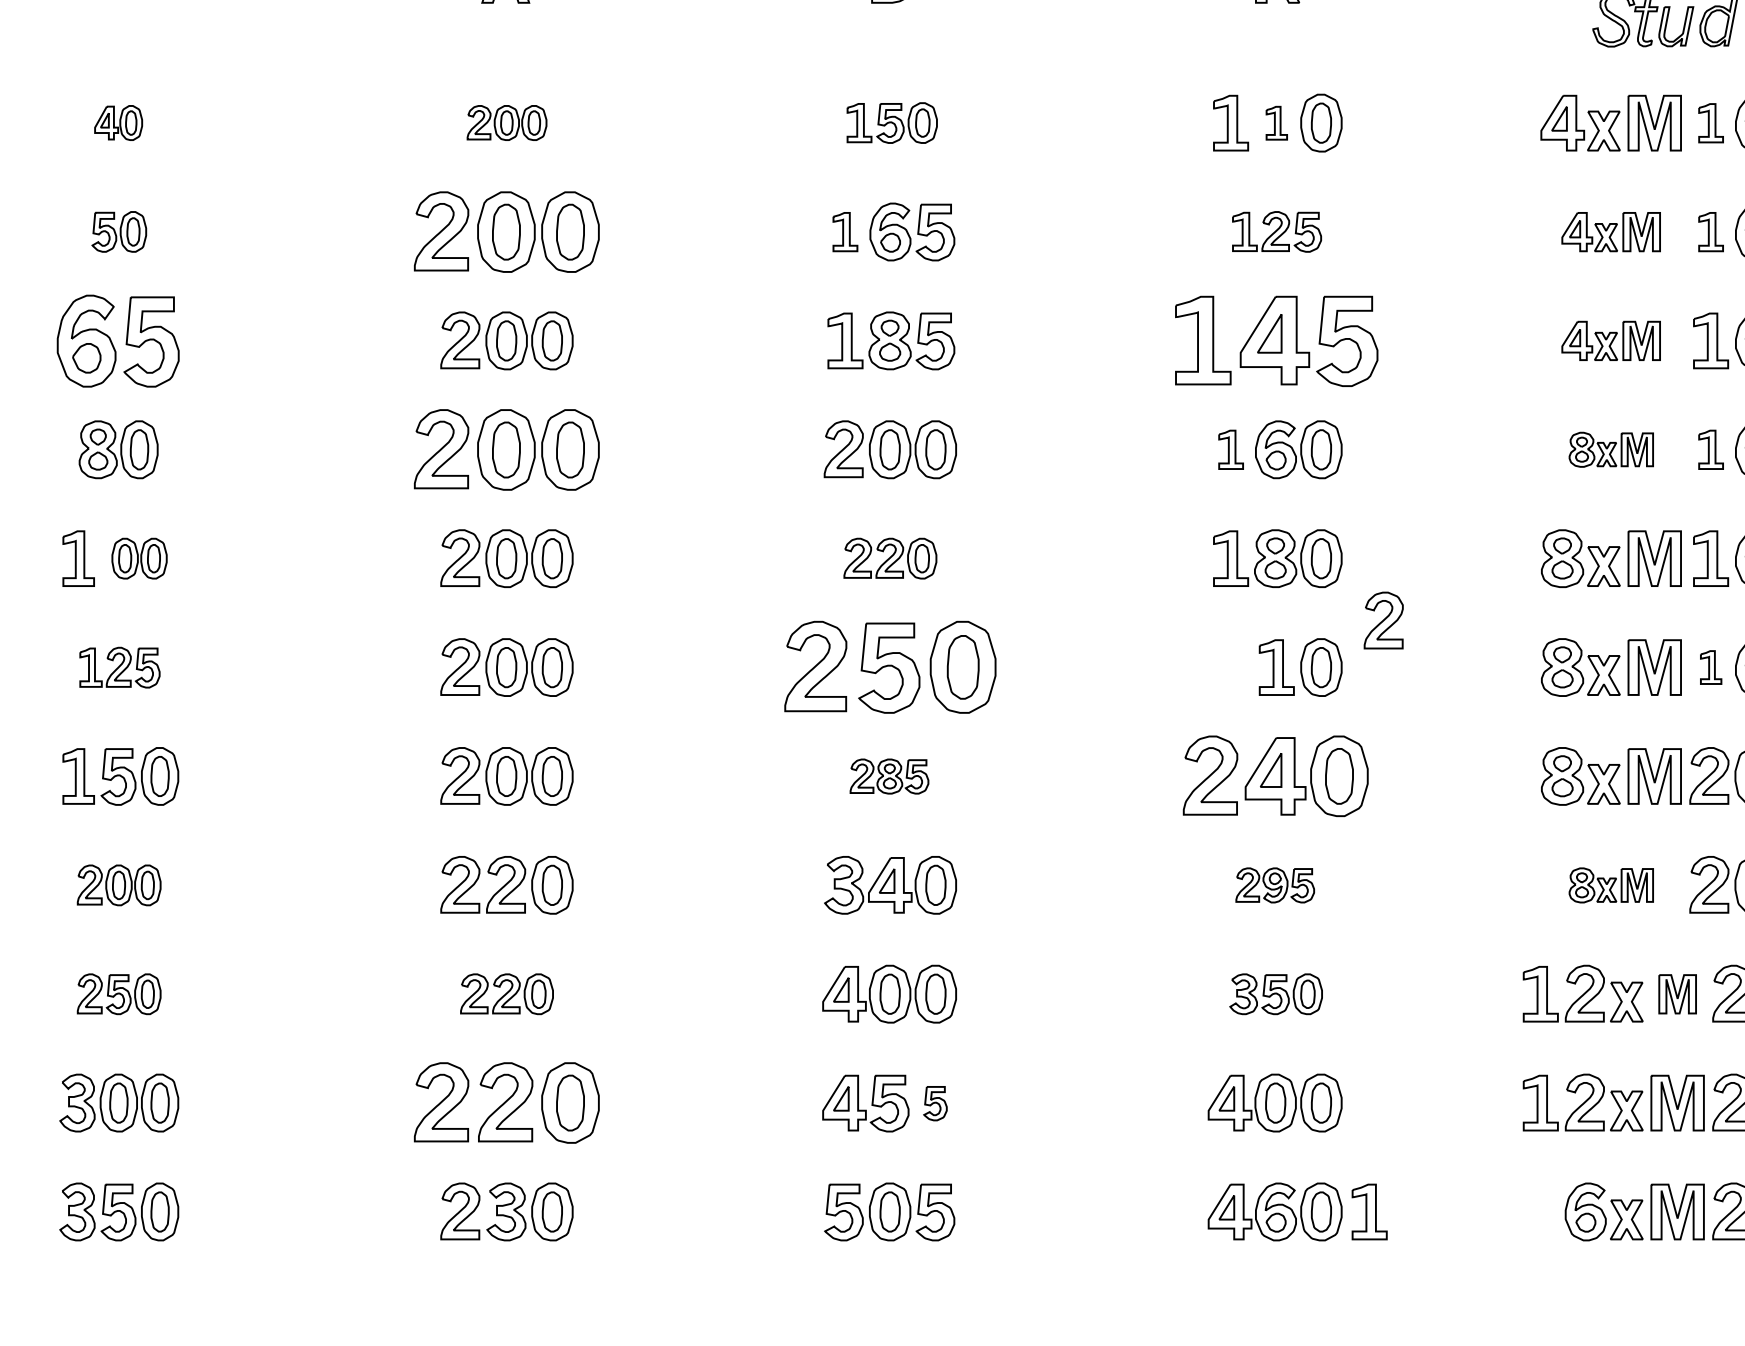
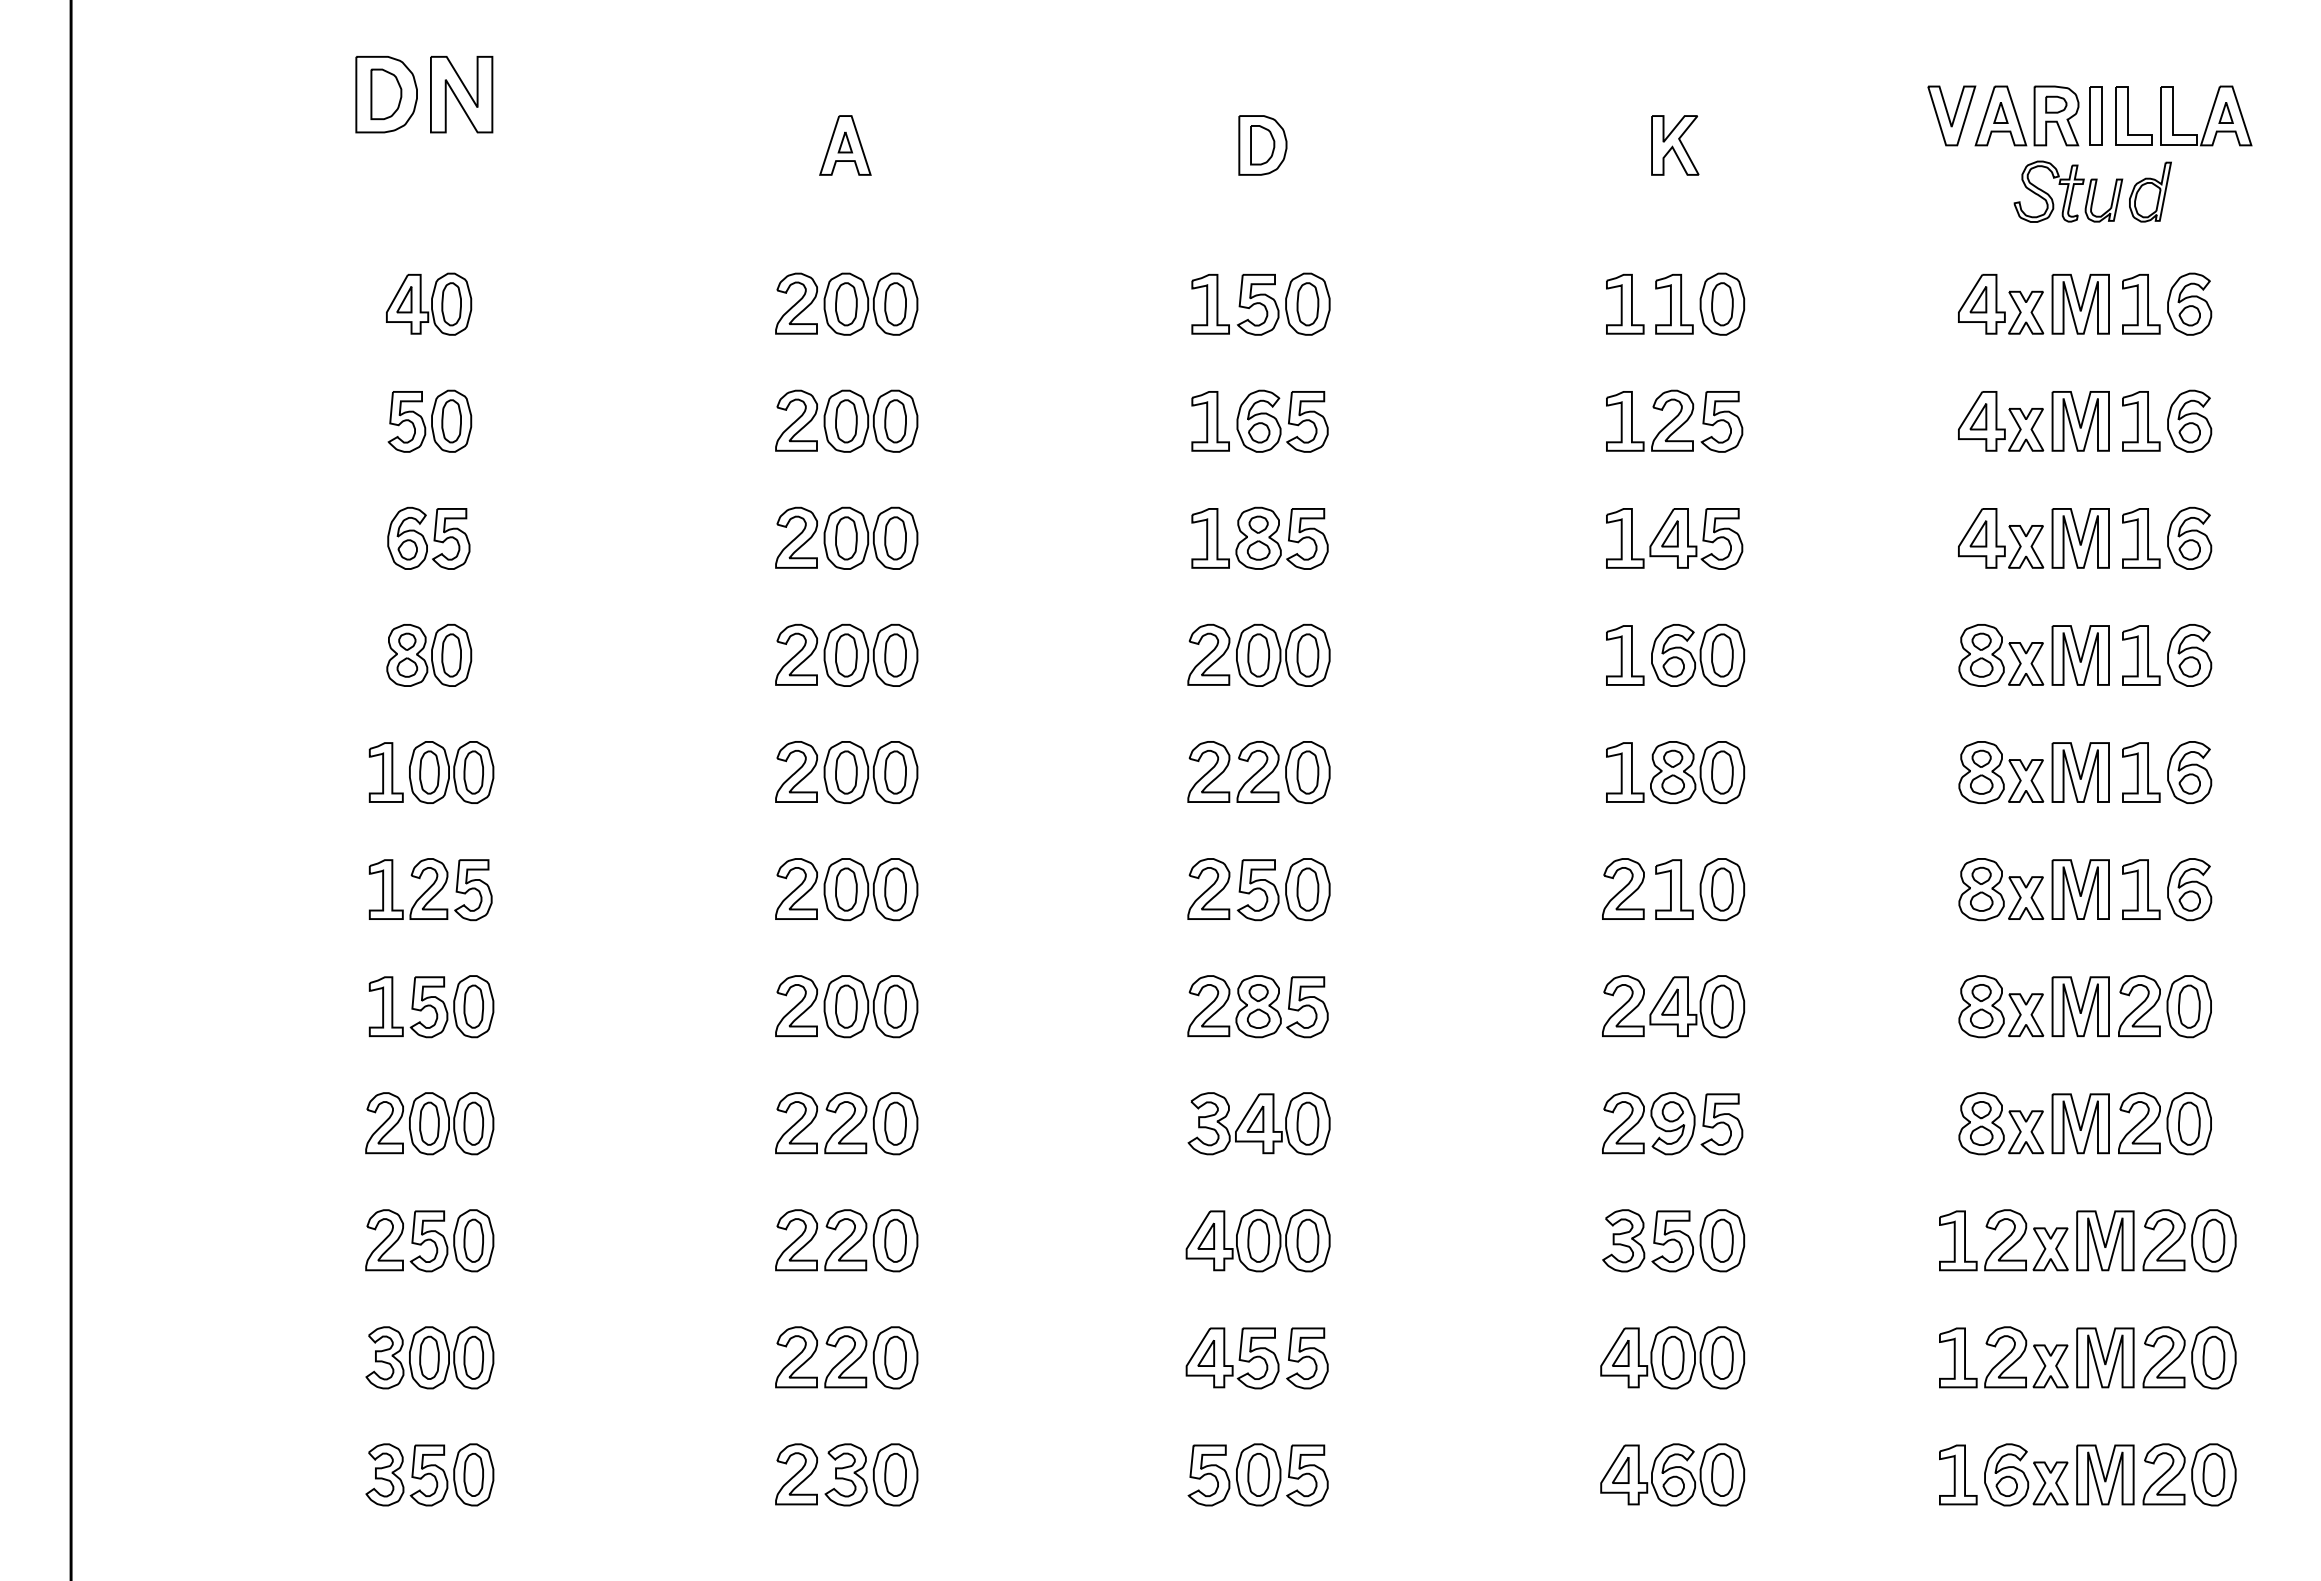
part: (118, 122) -> (429, 303), size x1.67
part: (506, 122) -> (846, 303), size x1.67
part: (891, 122) -> (1260, 303), size x1.43
part: (1276, 123) -> (1674, 304), size x1.67
part: (1711, 123) -> (2141, 304), size x1.43
part: (118, 231) -> (429, 420), size x1.43
part: (506, 231) -> (846, 420), size x0.71
part: (1276, 231) -> (1674, 420), size x1.43
part: (845, 232) -> (1210, 421), size x1.43
part: (1610, 232) -> (2033, 421), size x1.43
part: (1711, 232) -> (2141, 421), size x1.43
part: (117, 340) -> (428, 537), size x0.62
part: (1276, 341) -> (1674, 538), size x0.62
part: (1610, 341) -> (2033, 538), size x1.43
part: (506, 448) -> (846, 654), size x0.71
part: (1231, 449) -> (1625, 655), size x1.43
part: (1610, 449) -> (2033, 655), size x1.67
part: (1711, 449) -> (2141, 655), size x1.43
part: (139, 558) -> (451, 772), size x1.43
part: (889, 558) -> (1258, 772), size x1.43
part: (1383, 620) -> (1623, 888), moved
part: (119, 667) -> (430, 889), size x1.43
part: (889, 667) -> (1258, 889), size x0.62
part: (1711, 667) -> (2141, 889), size x1.67
part: (889, 776) -> (1257, 1006), size x1.67
part: (1275, 776) -> (1673, 1006), size x0.71
part: (118, 885) -> (429, 1123), size x1.43
part: (1275, 885) -> (1672, 1123), size x1.67
part: (1610, 885) -> (2033, 1123), size x1.67
part: (118, 993) -> (429, 1240), size x1.43
part: (506, 993) -> (846, 1240), size x1.43
part: (1275, 993) -> (1673, 1240), size x1.43
part: (1677, 993) -> (2105, 1240), size x1.43
part: (506, 1102) -> (846, 1357), size x0.71
part: (935, 1103) -> (1307, 1358), size x1.67
part: (1369, 1211) -> (1958, 1474), moved

